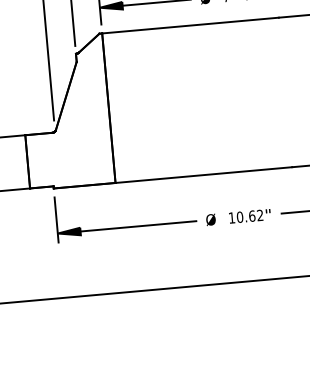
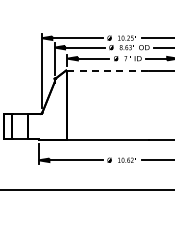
line: (191, 25) -> (108, 70), solid -> dashed

